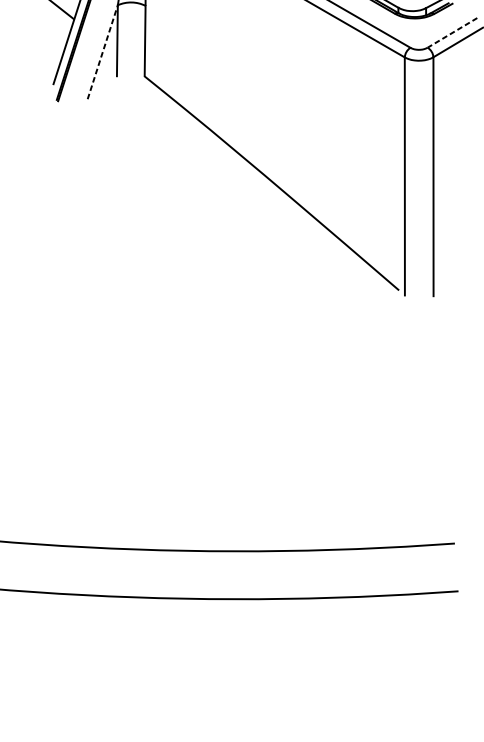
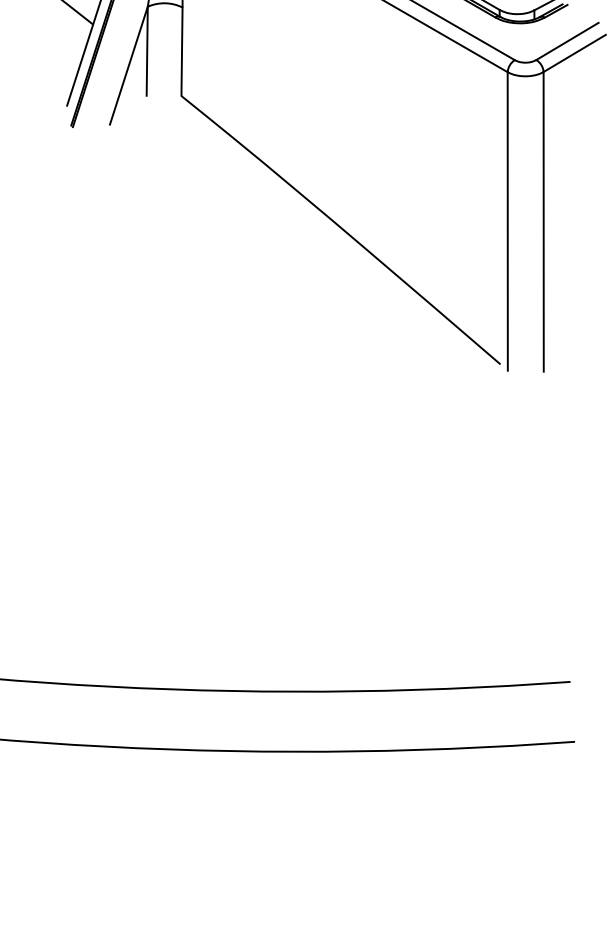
line: (452, 32) -> (567, 41), dashed -> solid
line: (102, 52) -> (128, 65), dashed -> solid

